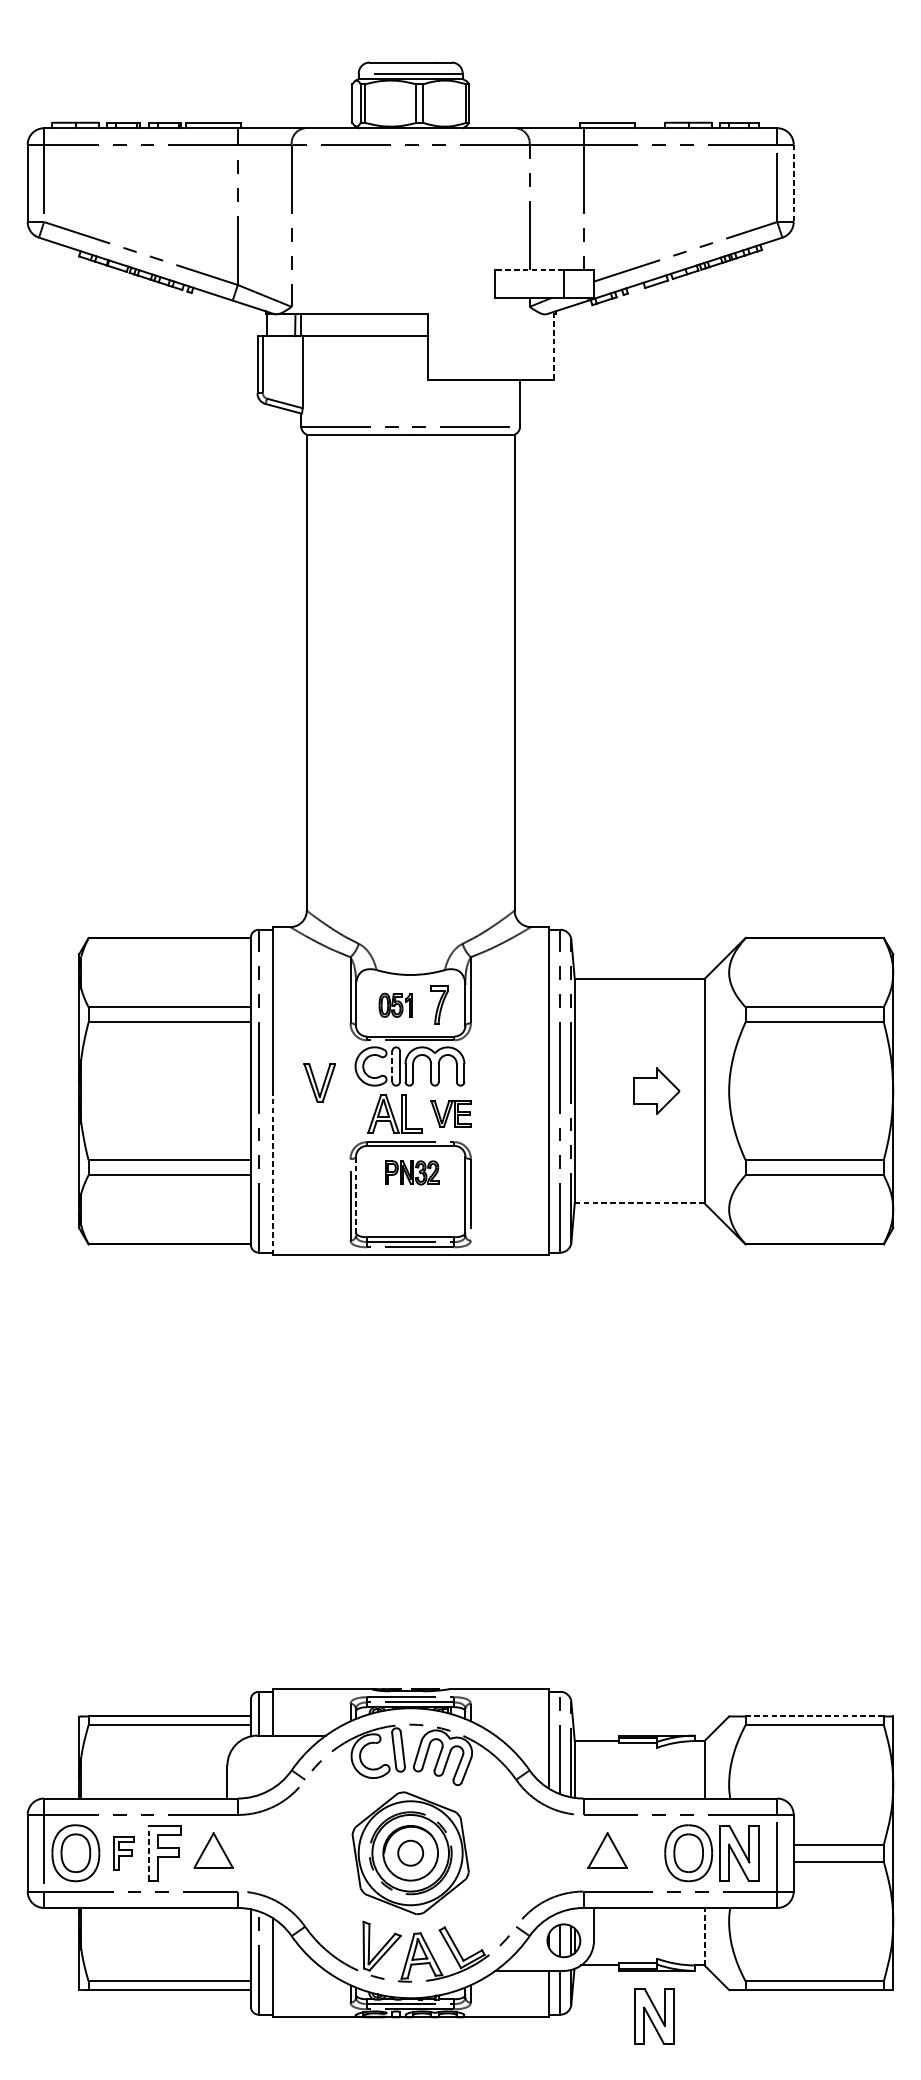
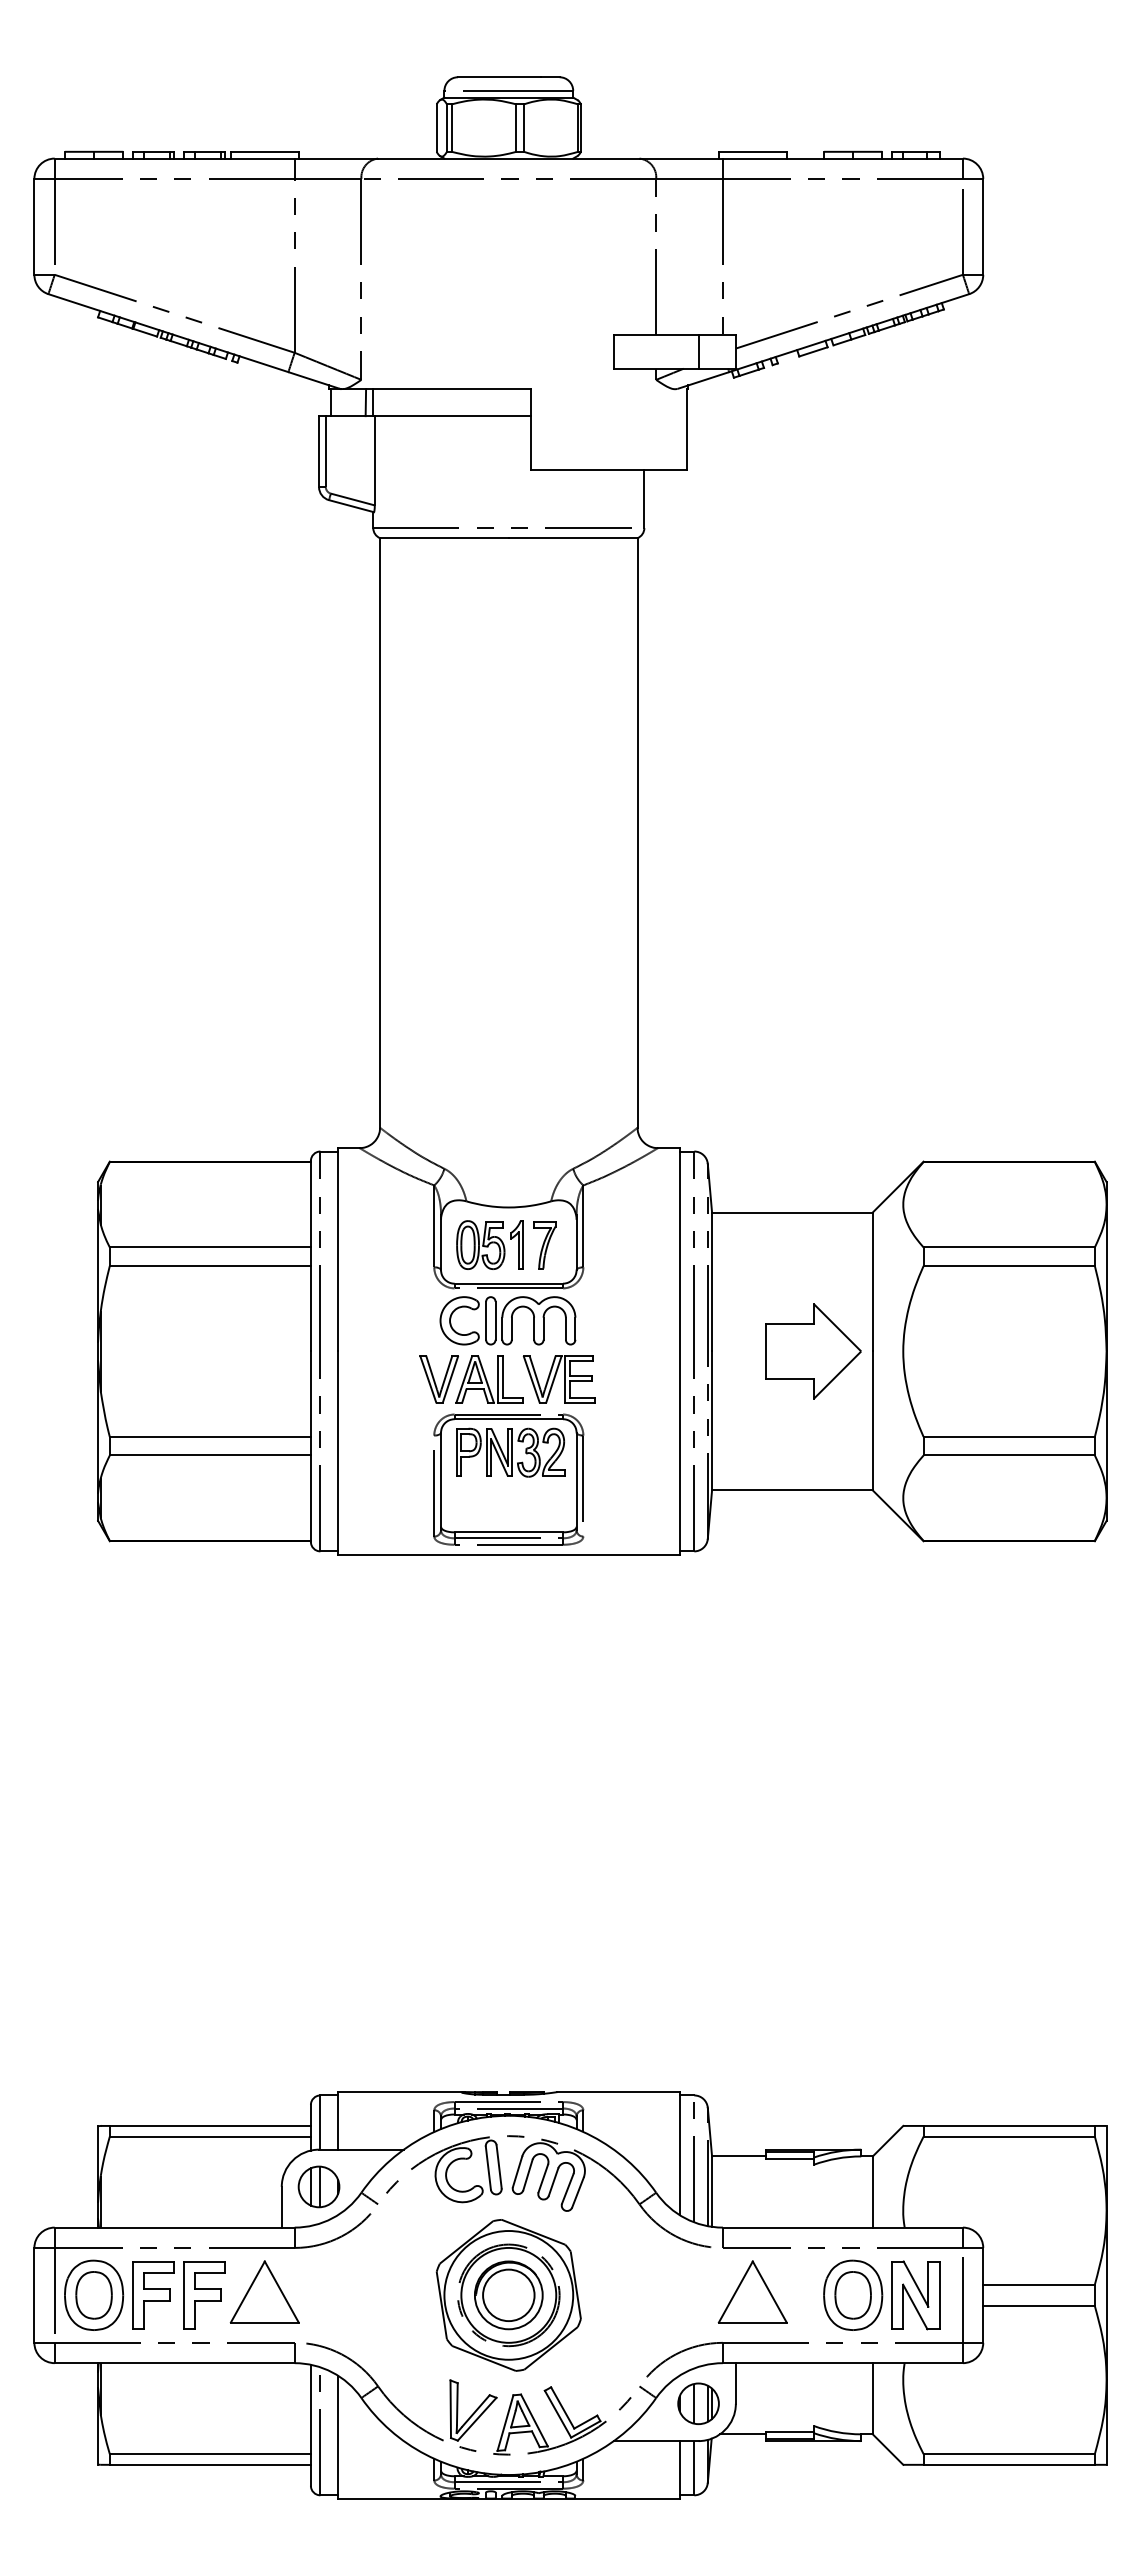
line: (793, 183) -> (983, 226), dashed -> solid
line: (529, 270) -> (655, 334), dashed -> solid
line: (554, 346) -> (686, 429), dashed -> solid
part: (395, 1004) -> (489, 1244), size x1.67
line: (392, 1066) -> (486, 1320), dashed -> solid
part: (319, 1083) -> (438, 1379), moved
part: (656, 1091) -> (813, 1351), size x1.67
part: (450, 1113) -> (558, 1379), size x1.43
part: (412, 1172) -> (510, 1452), size x1.67
line: (273, 1173) -> (338, 1453), dashed -> solid
line: (356, 1196) -> (441, 1481), dashed -> solid
line: (639, 1203) -> (792, 1490), dashed -> solid
line: (814, 1716) -> (1009, 2125), dashed -> solid
part: (257, 1765) -> (318, 2186), added
part: (213, 1850) -> (264, 2291), size x1.43
part: (607, 1850) -> (752, 2291), size x1.43
part: (123, 1853) -> (153, 2295), size x1.67
line: (148, 1853) -> (184, 2295), dashed -> solid
circle: (410, 1853) -> (508, 2295), size x1.67
line: (704, 1936) -> (872, 2398), dashed -> solid
part: (654, 2016) -> (810, 2497), removed

